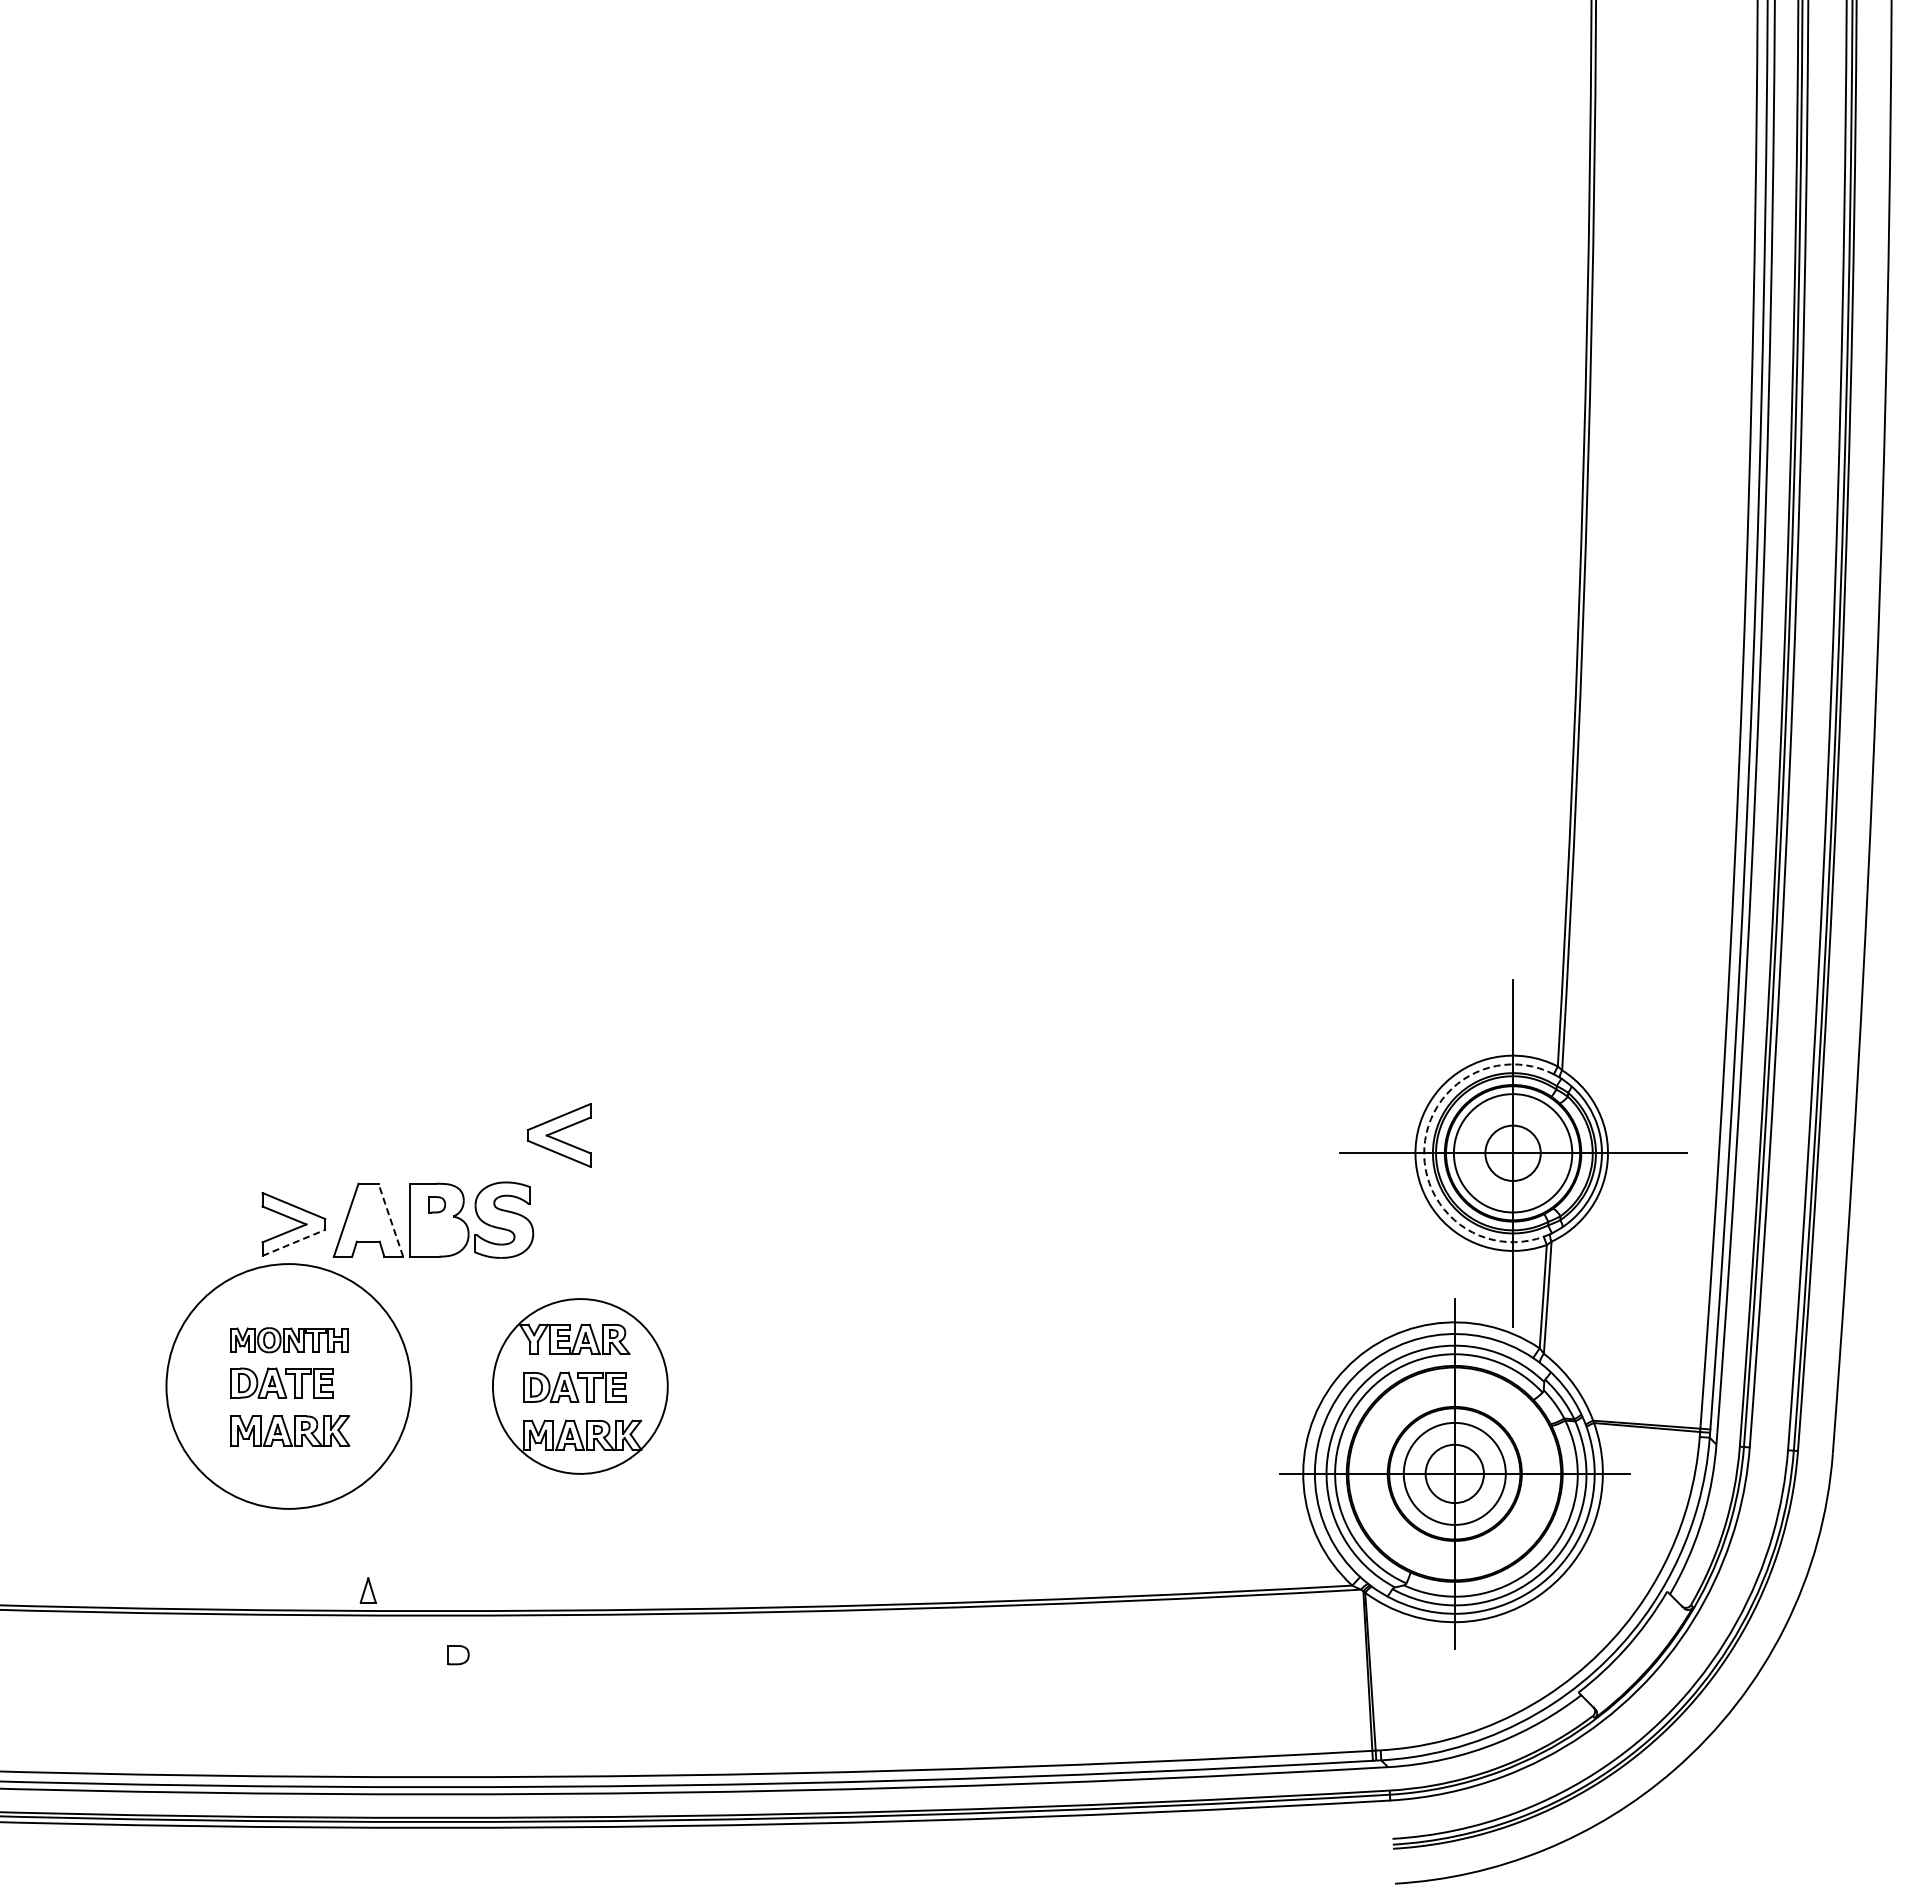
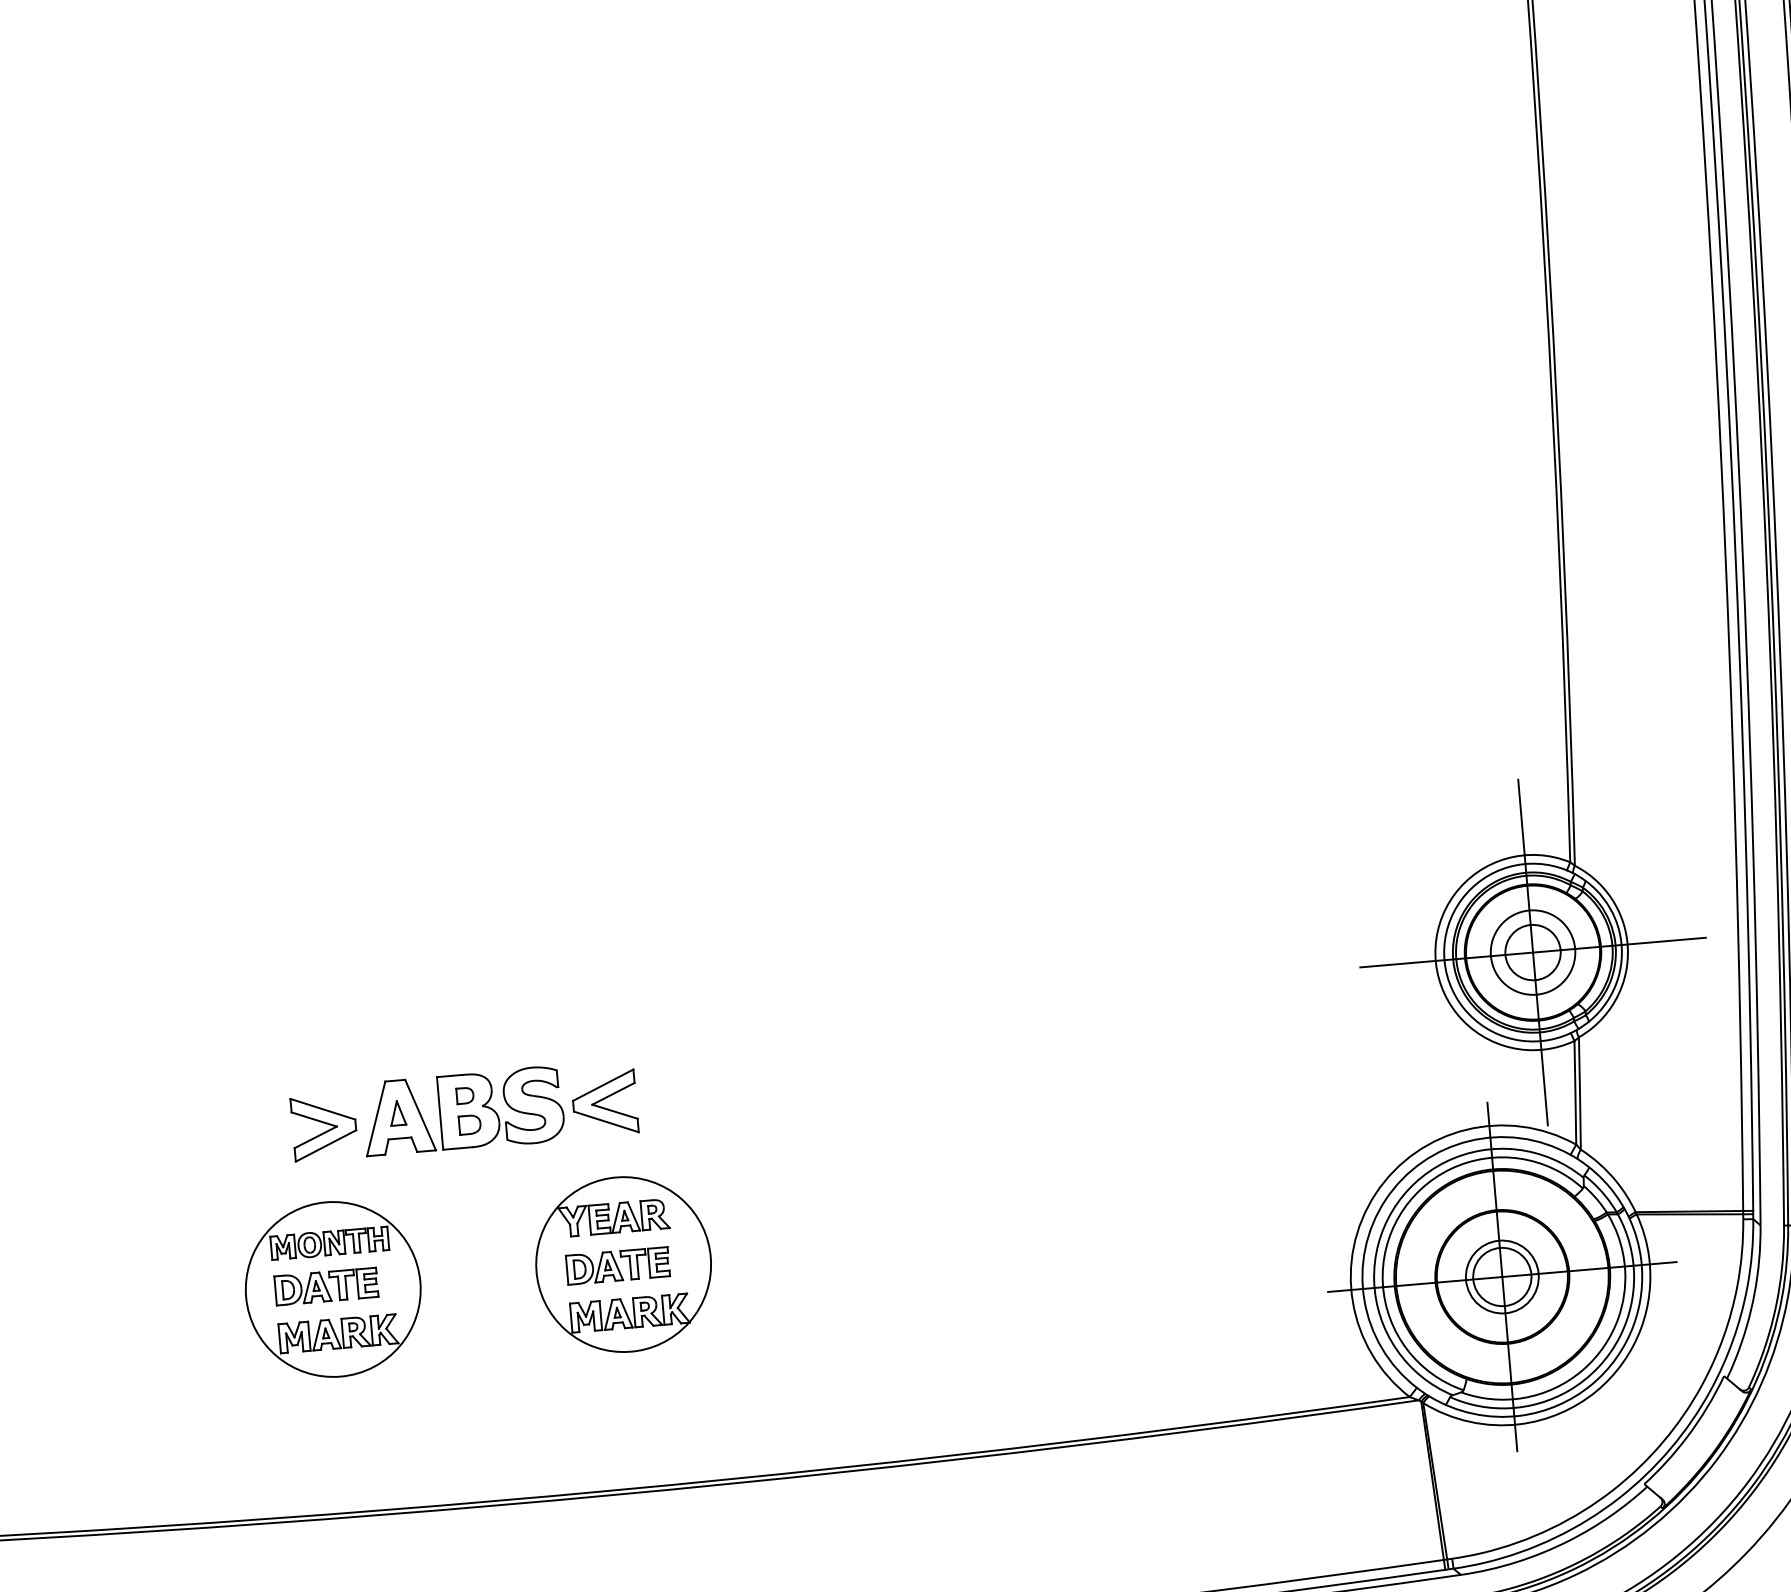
part: (558, 1135) -> (603, 1103), moved
arc: (1424, 1147) -> (1444, 954), dashed -> solid
circle: (1512, 1153) -> (1532, 952), size x0.71
line: (390, 1219) -> (420, 1114), dashed -> solid
line: (294, 1242) -> (326, 1145), dashed -> solid
circle: (288, 1386) -> (332, 1289), size x0.71
circle: (1454, 1473) -> (1502, 1276), size x0.71
part: (367, 1590) -> (397, 1113), moved
part: (458, 1655) -> (470, 1125), moved

